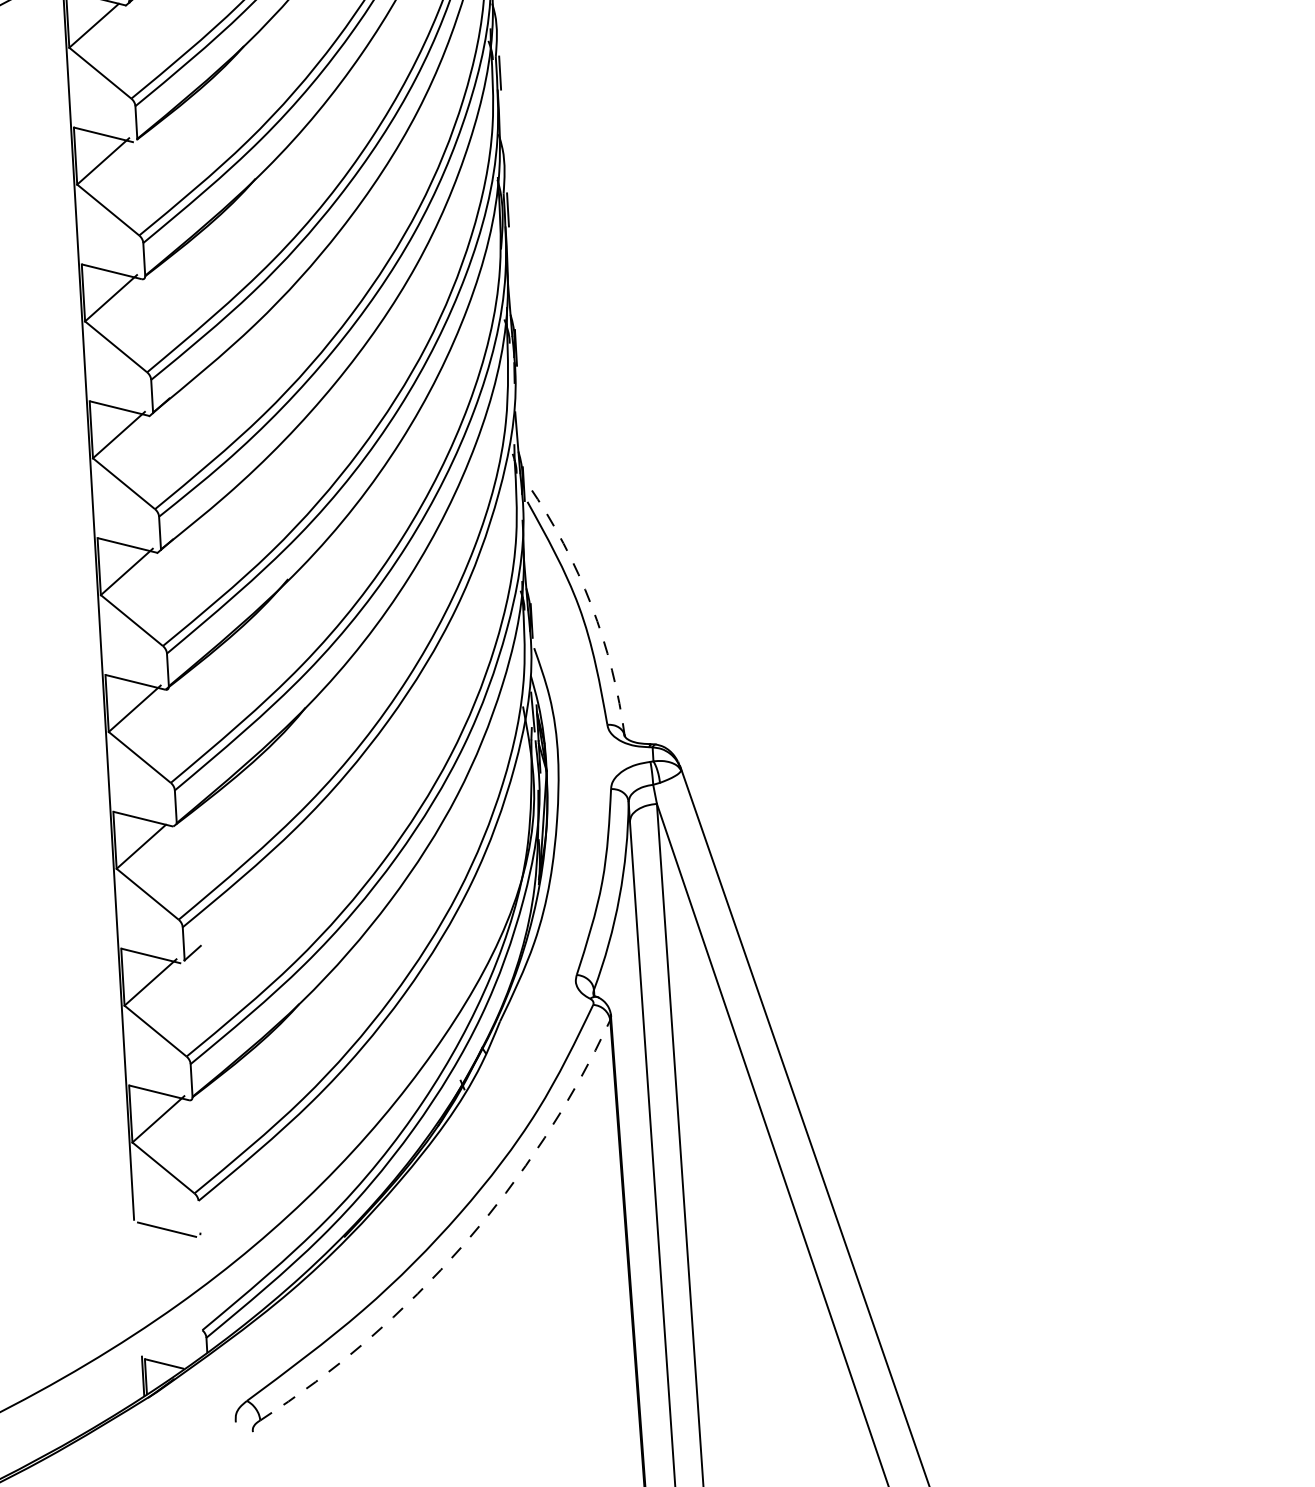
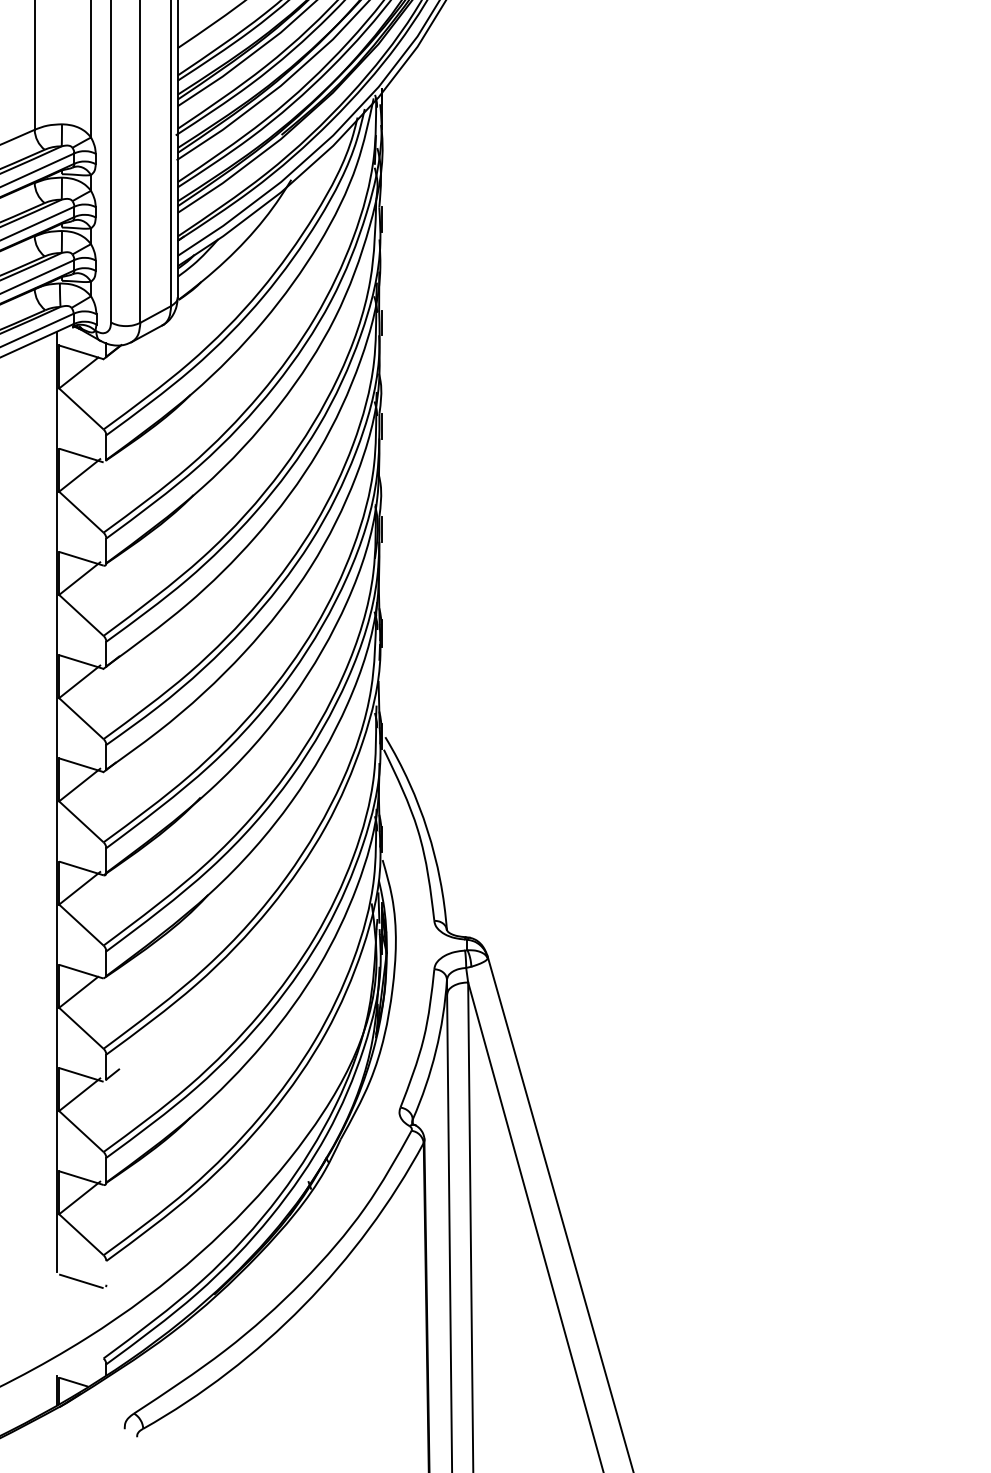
arc: (591, 605) -> (427, 830), dashed -> solid
arc: (463, 1244) -> (303, 1305), dashed -> solid

